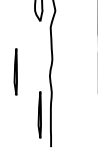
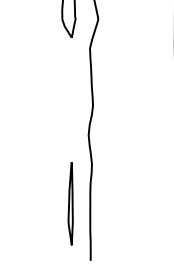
line: (15, 71) -> (27, 126), removed

